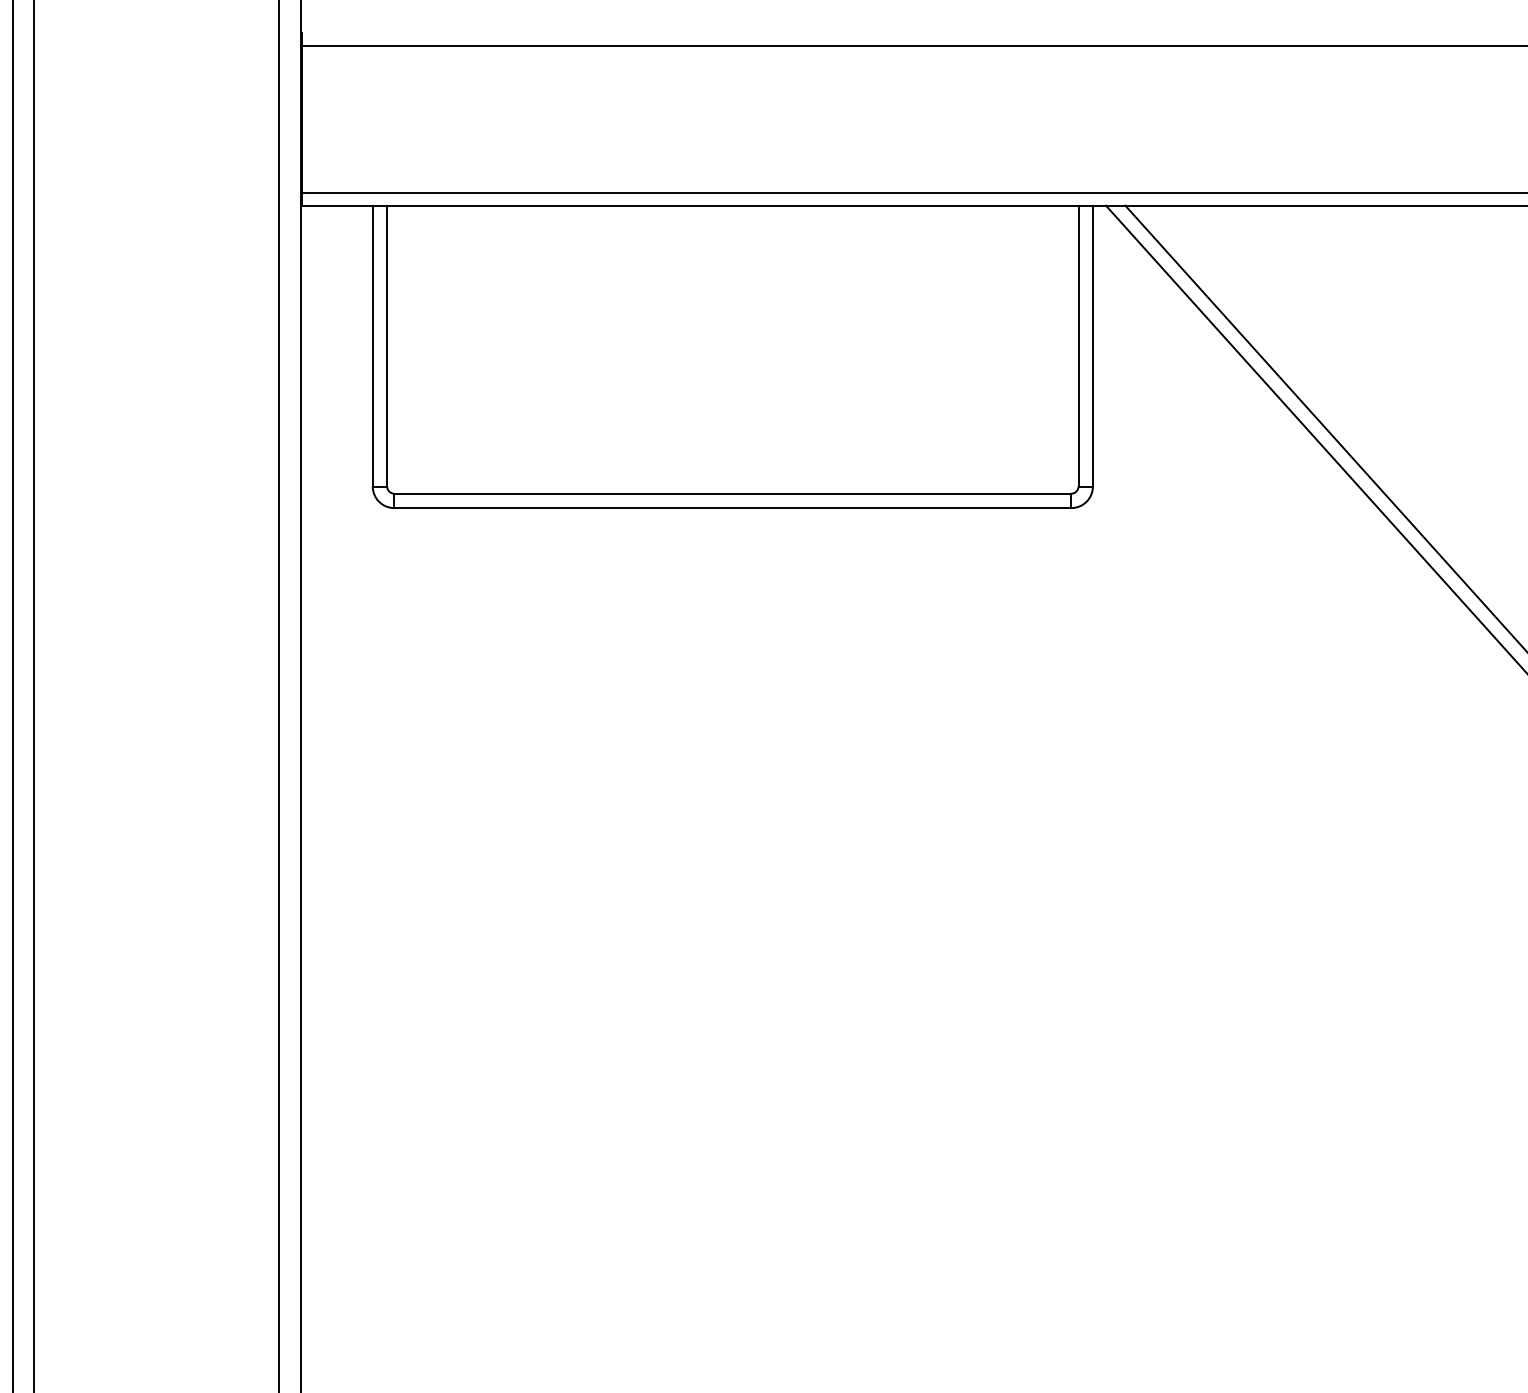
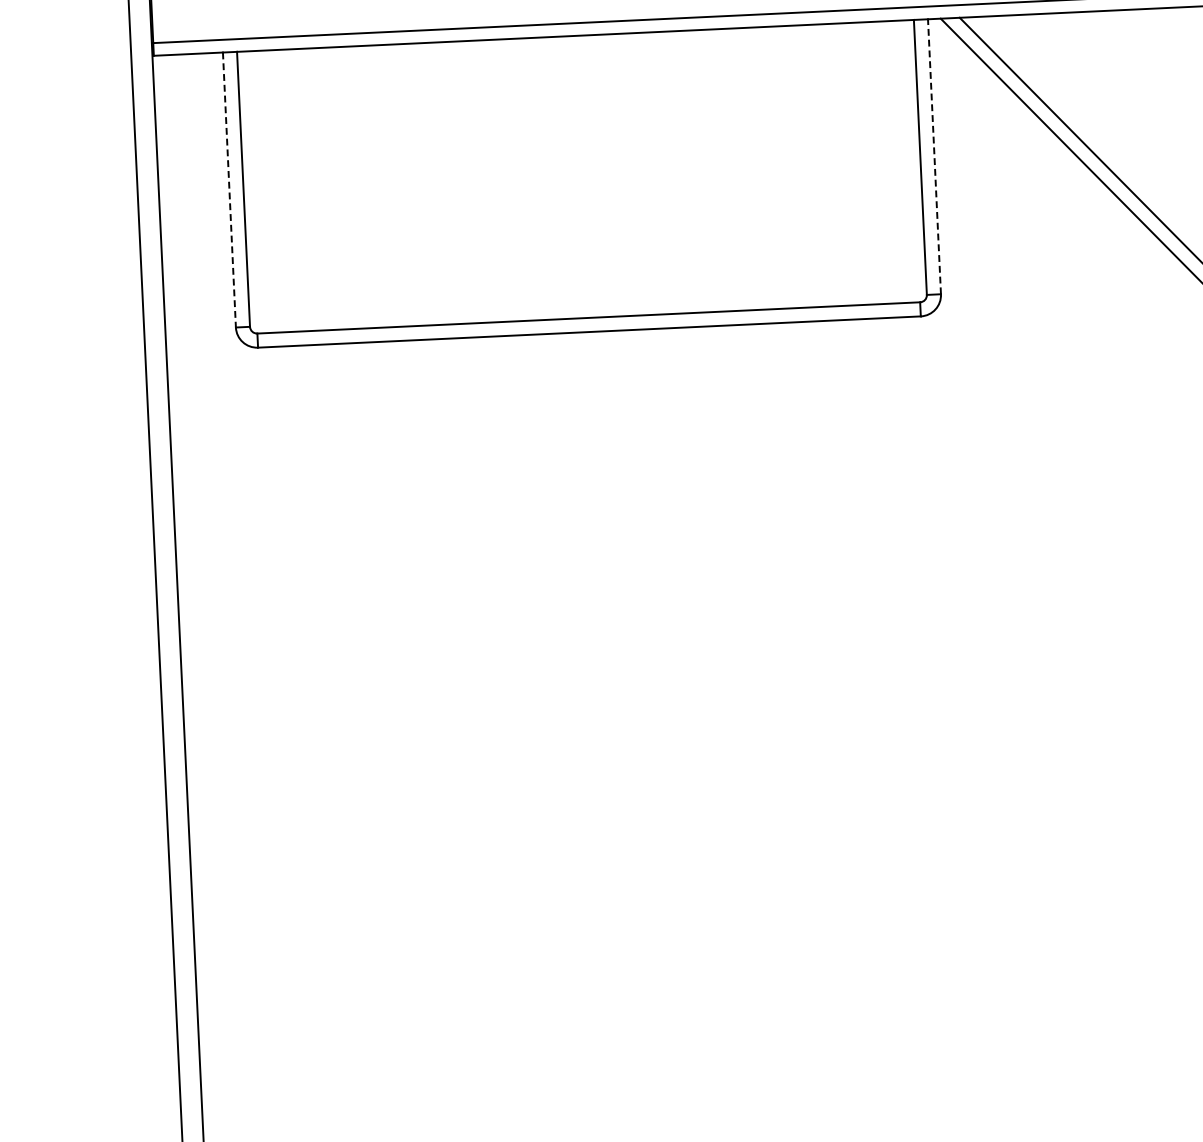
line: (1092, 345) -> (934, 156), solid -> dashed
line: (372, 346) -> (229, 190), solid -> dashed

